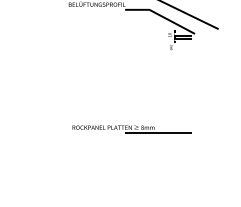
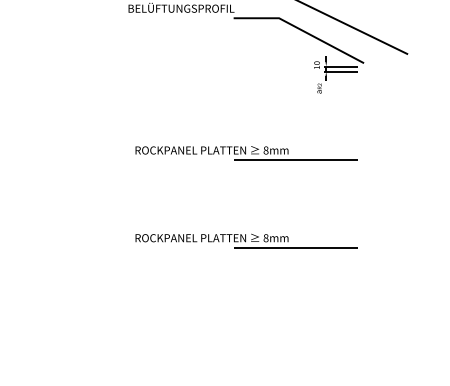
part: (131, 82) -> (245, 153), added

